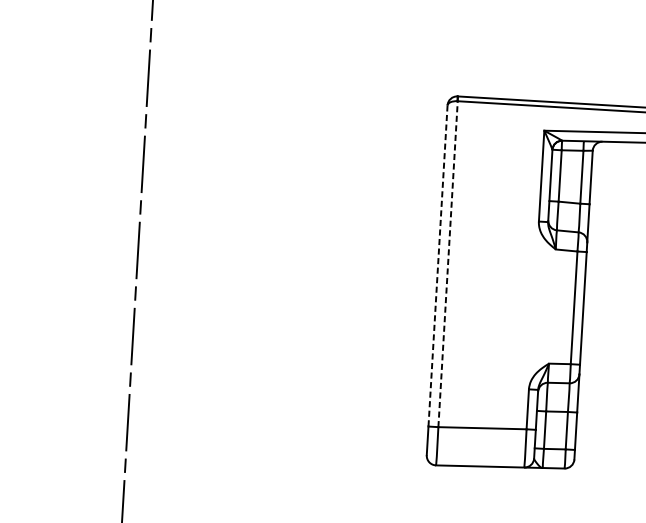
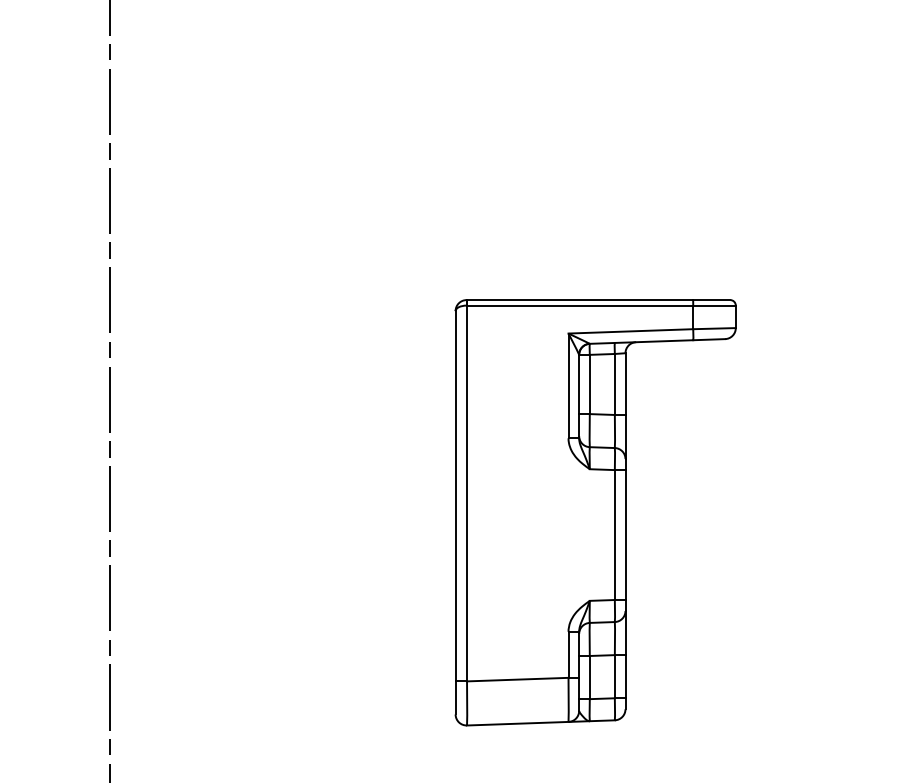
line: (448, 264) -> (467, 493), dashed -> solid
line: (437, 266) -> (455, 496), dashed -> solid

